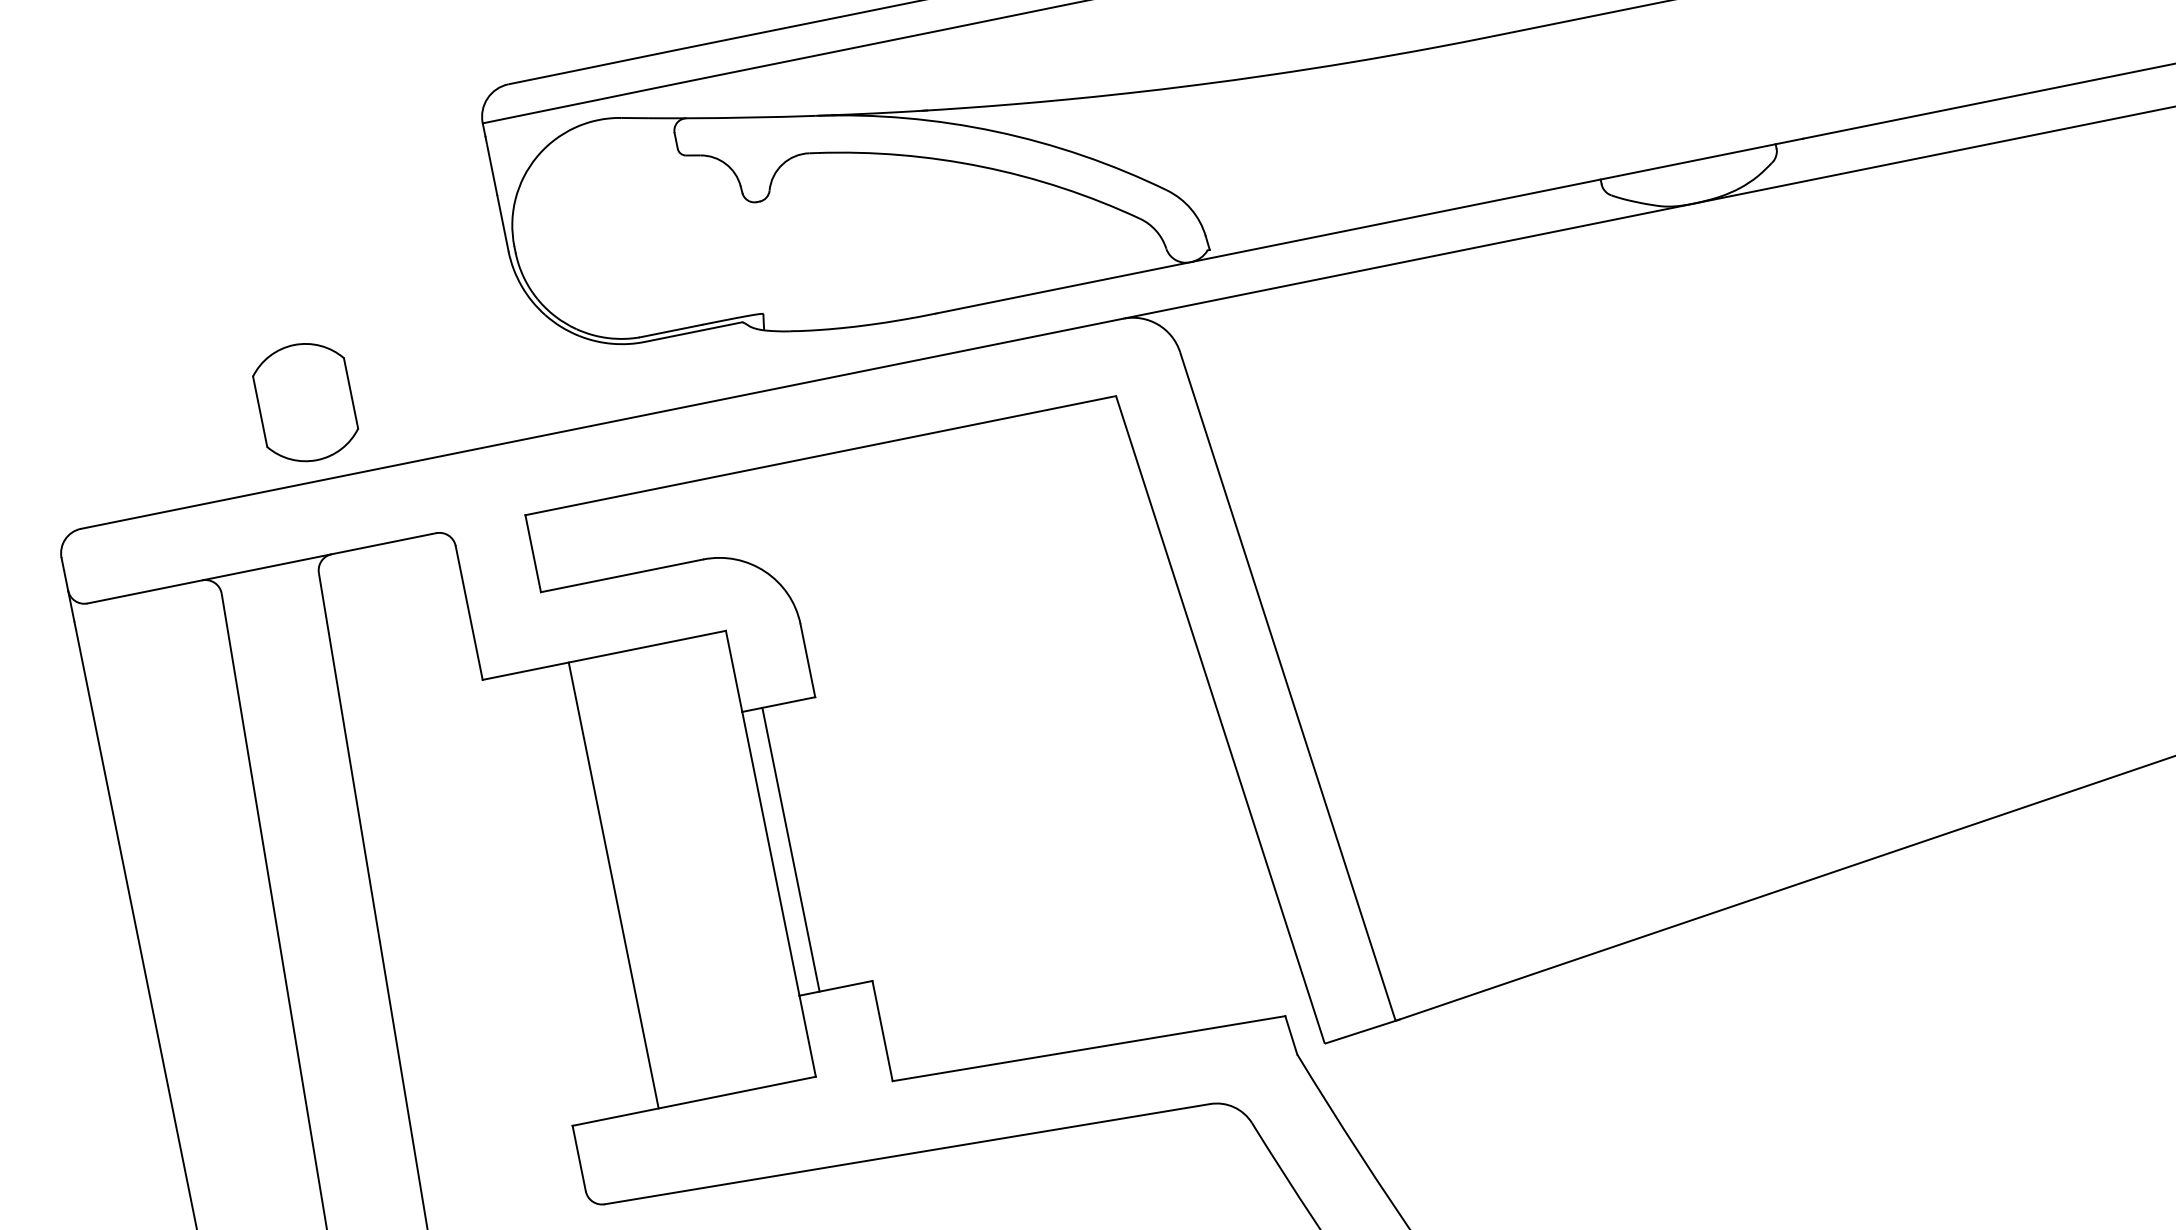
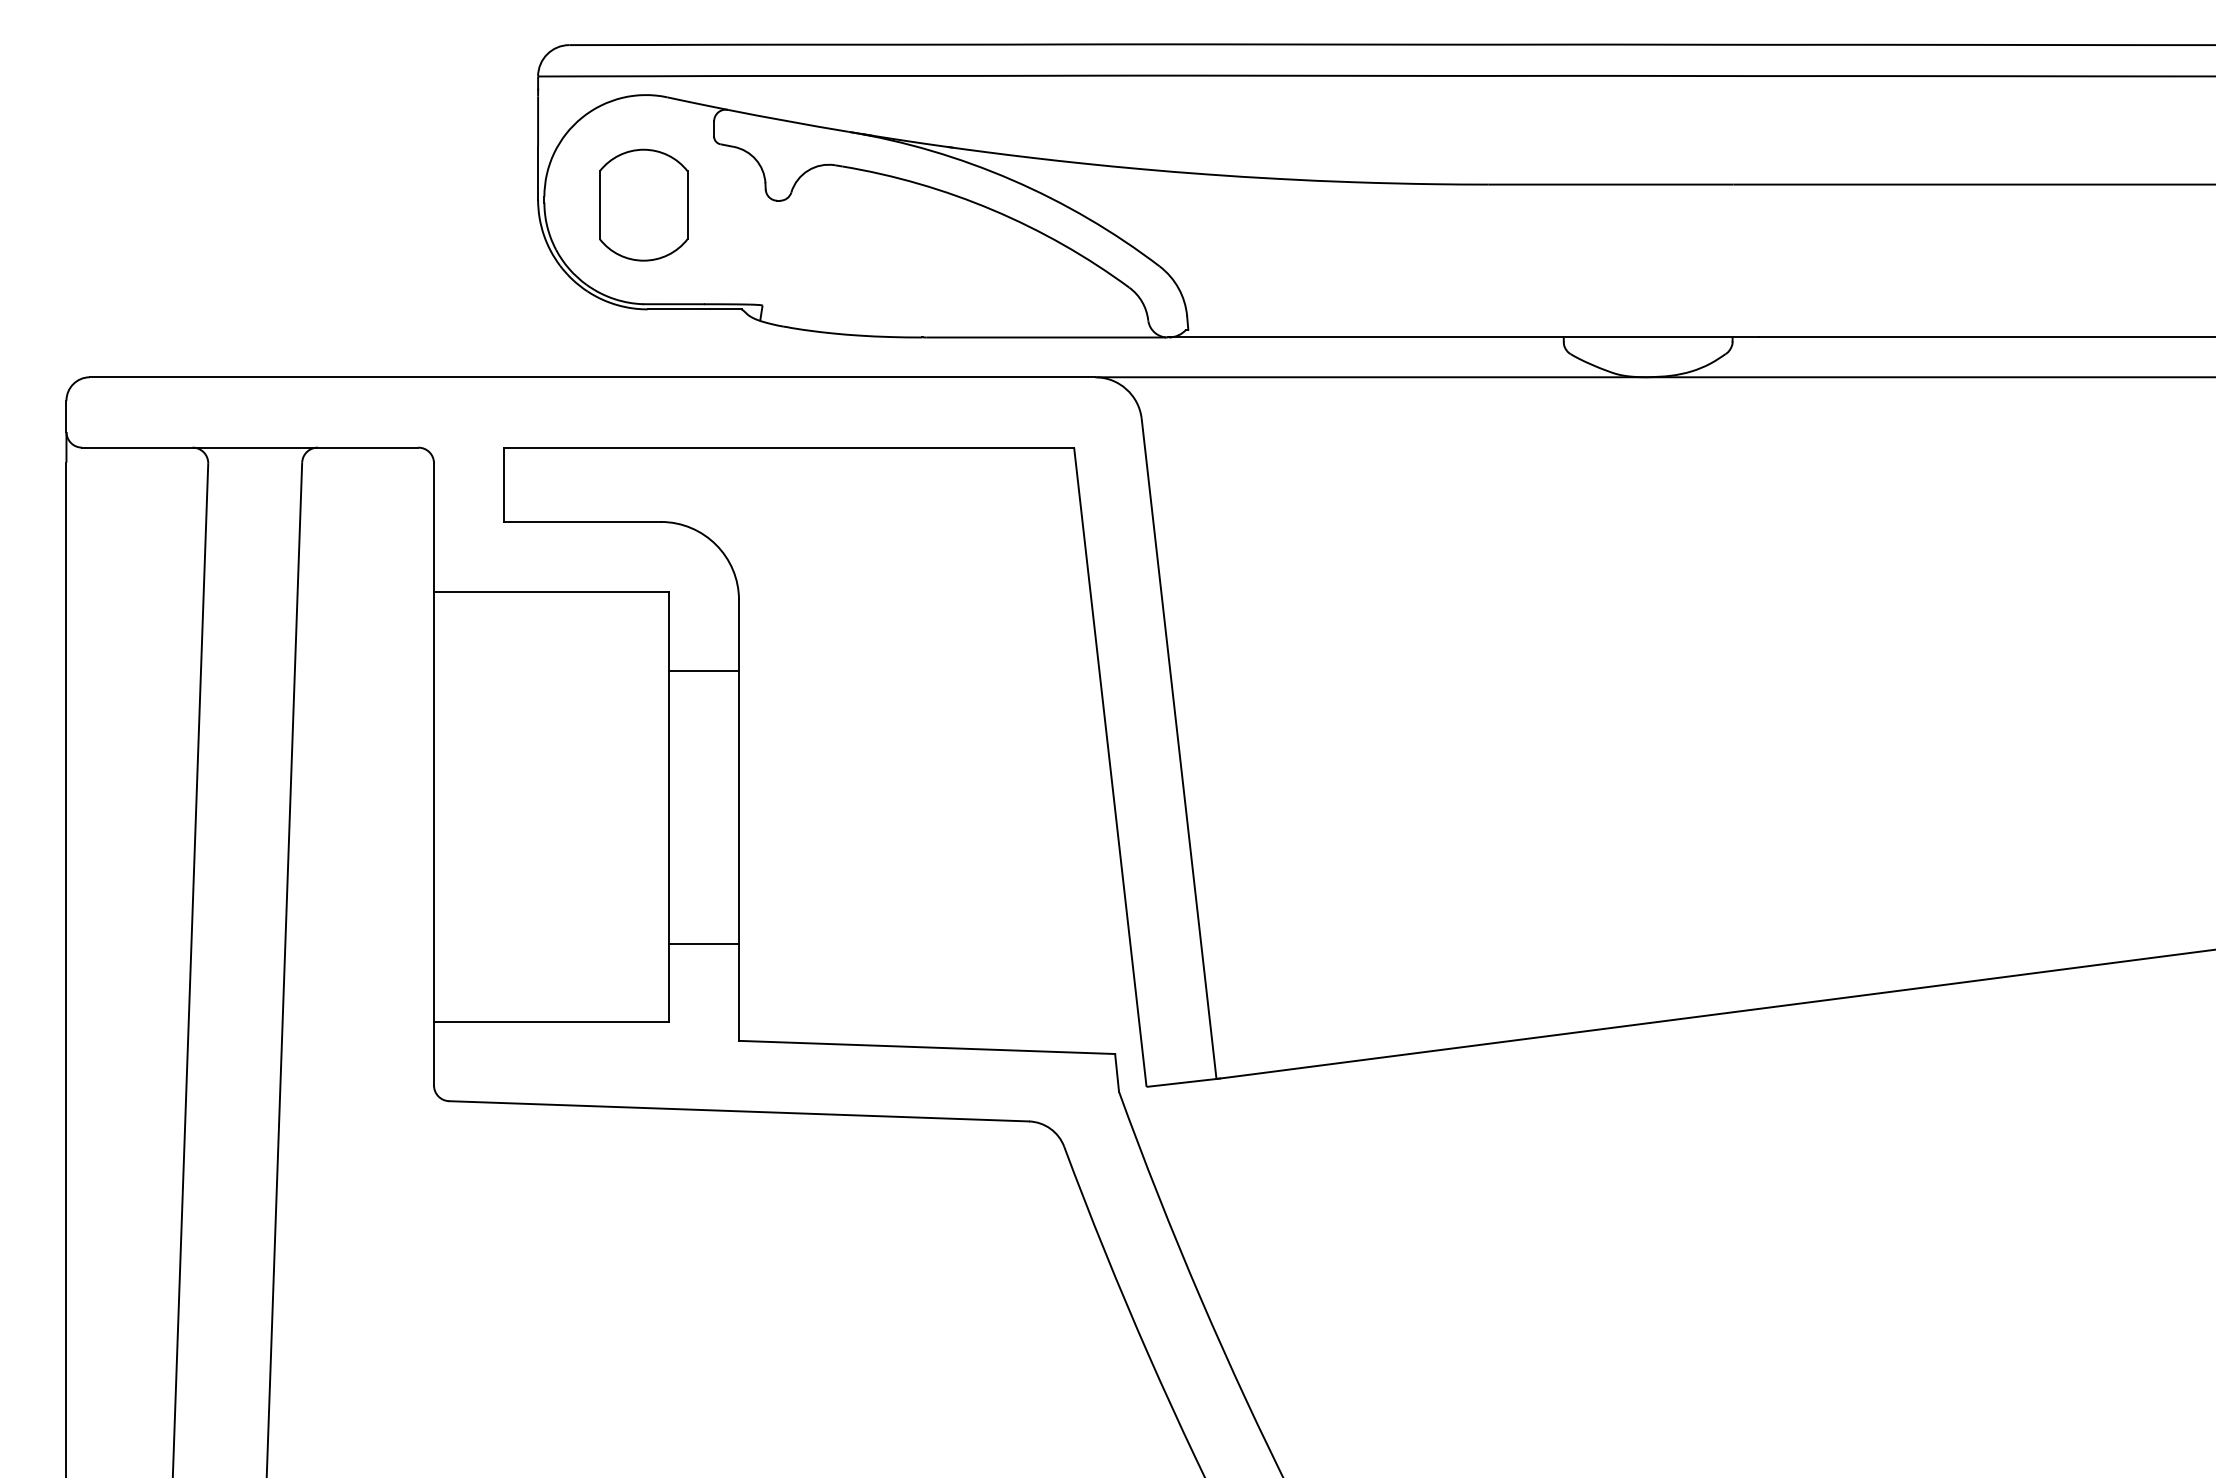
part: (305, 401) -> (643, 204), moved
line: (791, 849) -> (739, 807), moved
line: (614, 885) -> (434, 807), moved

